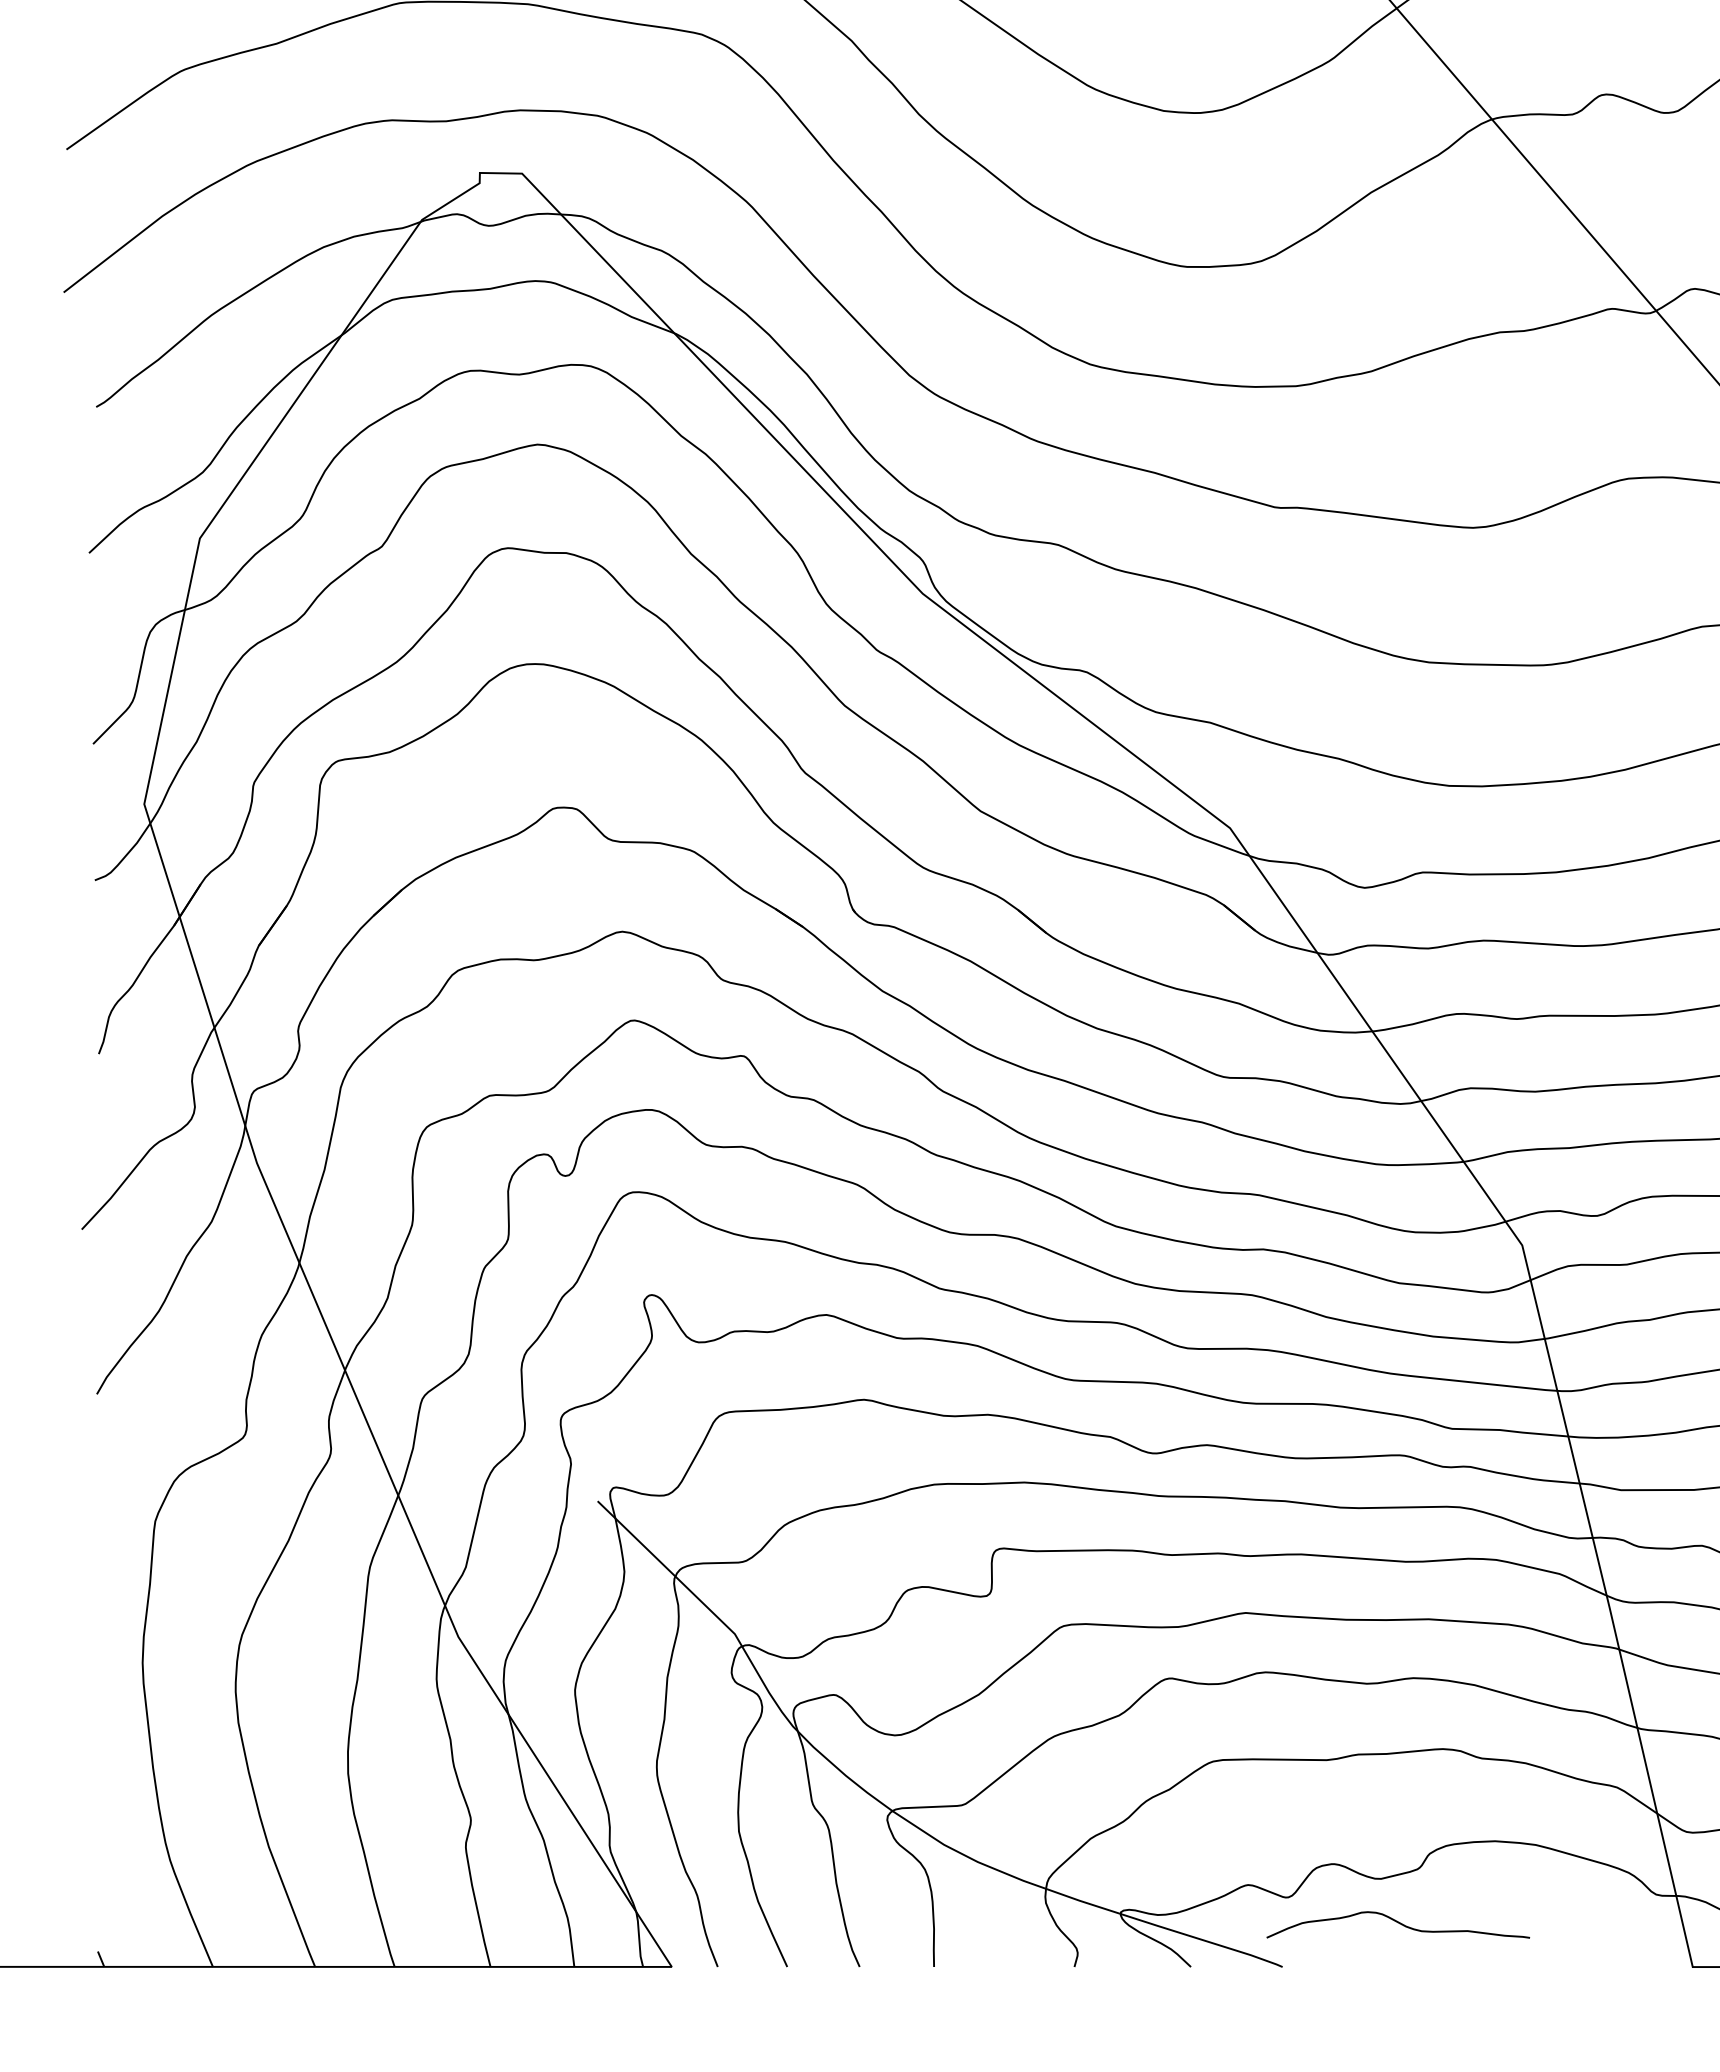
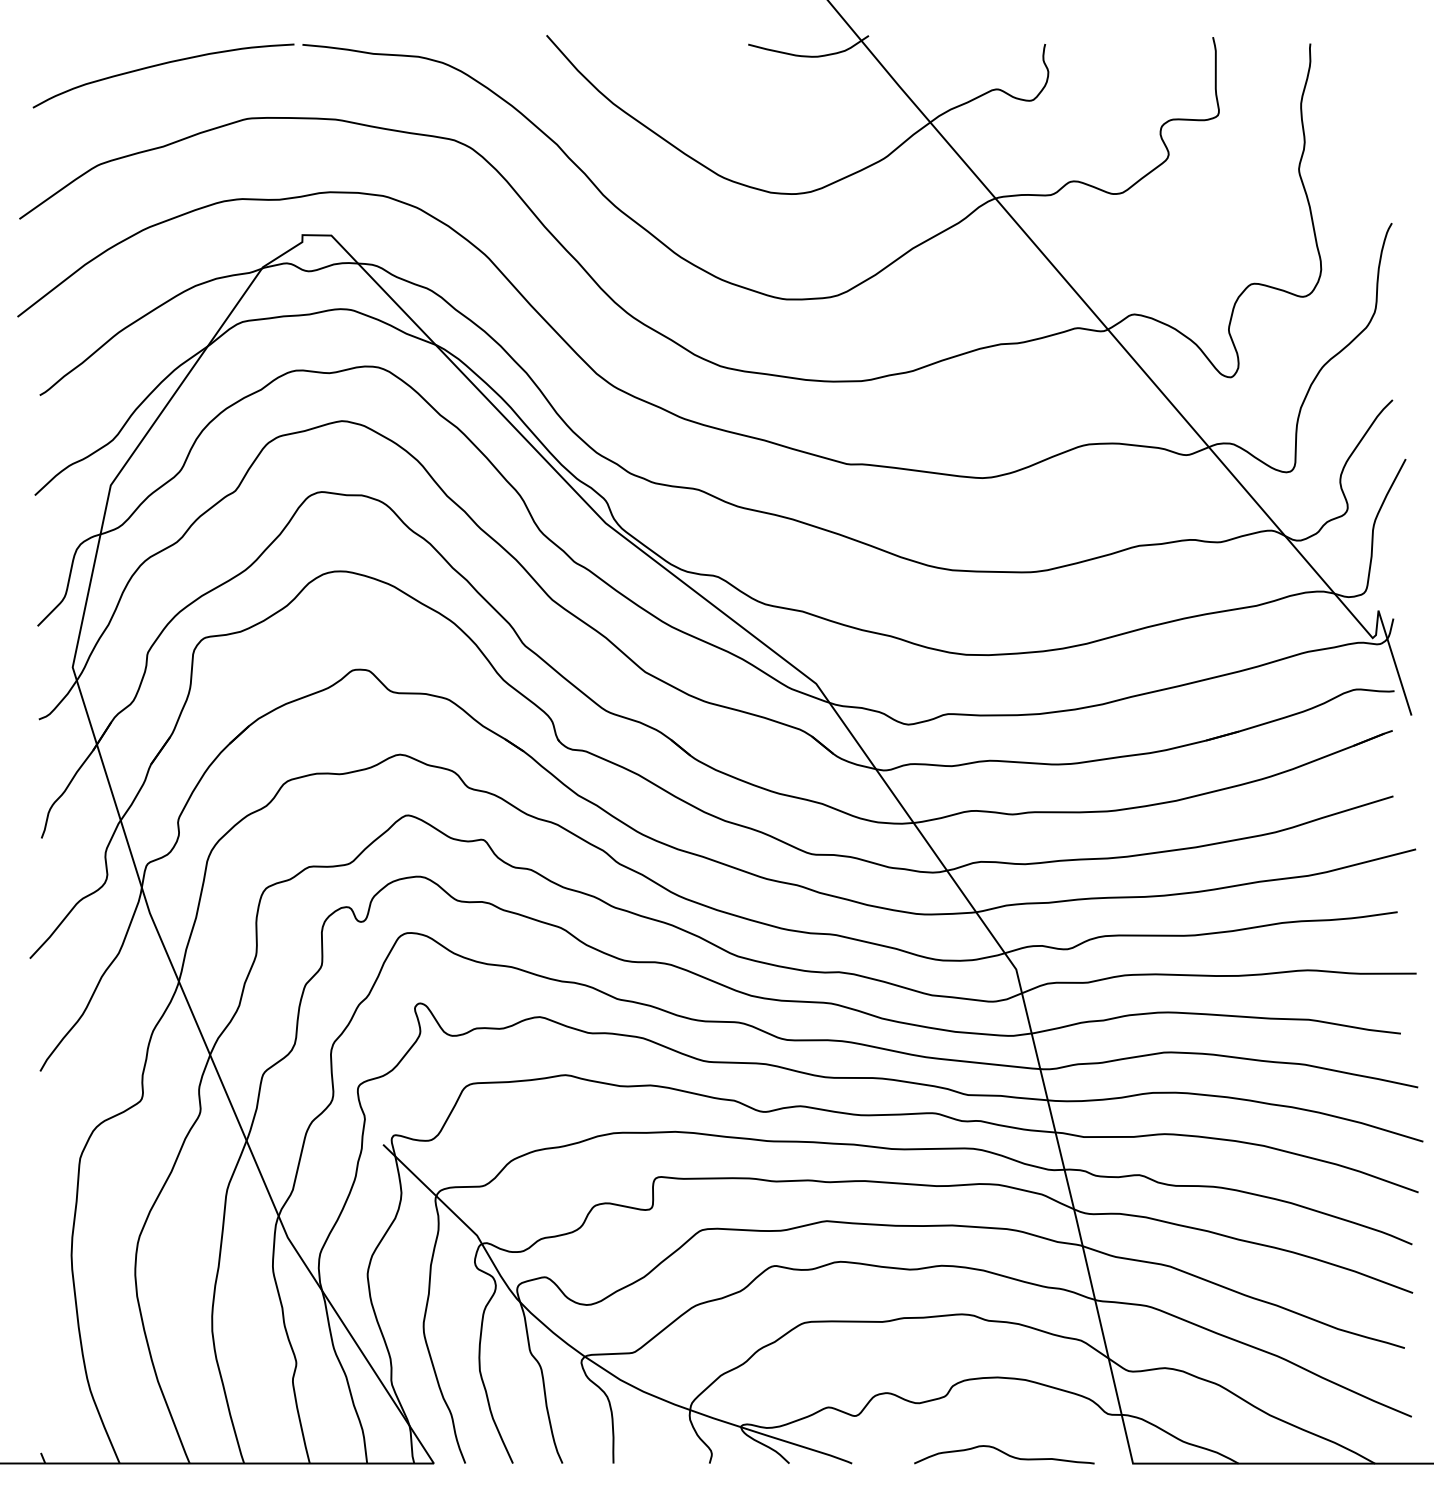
curve: (1398, 1924) -> (1004, 1454), moved

